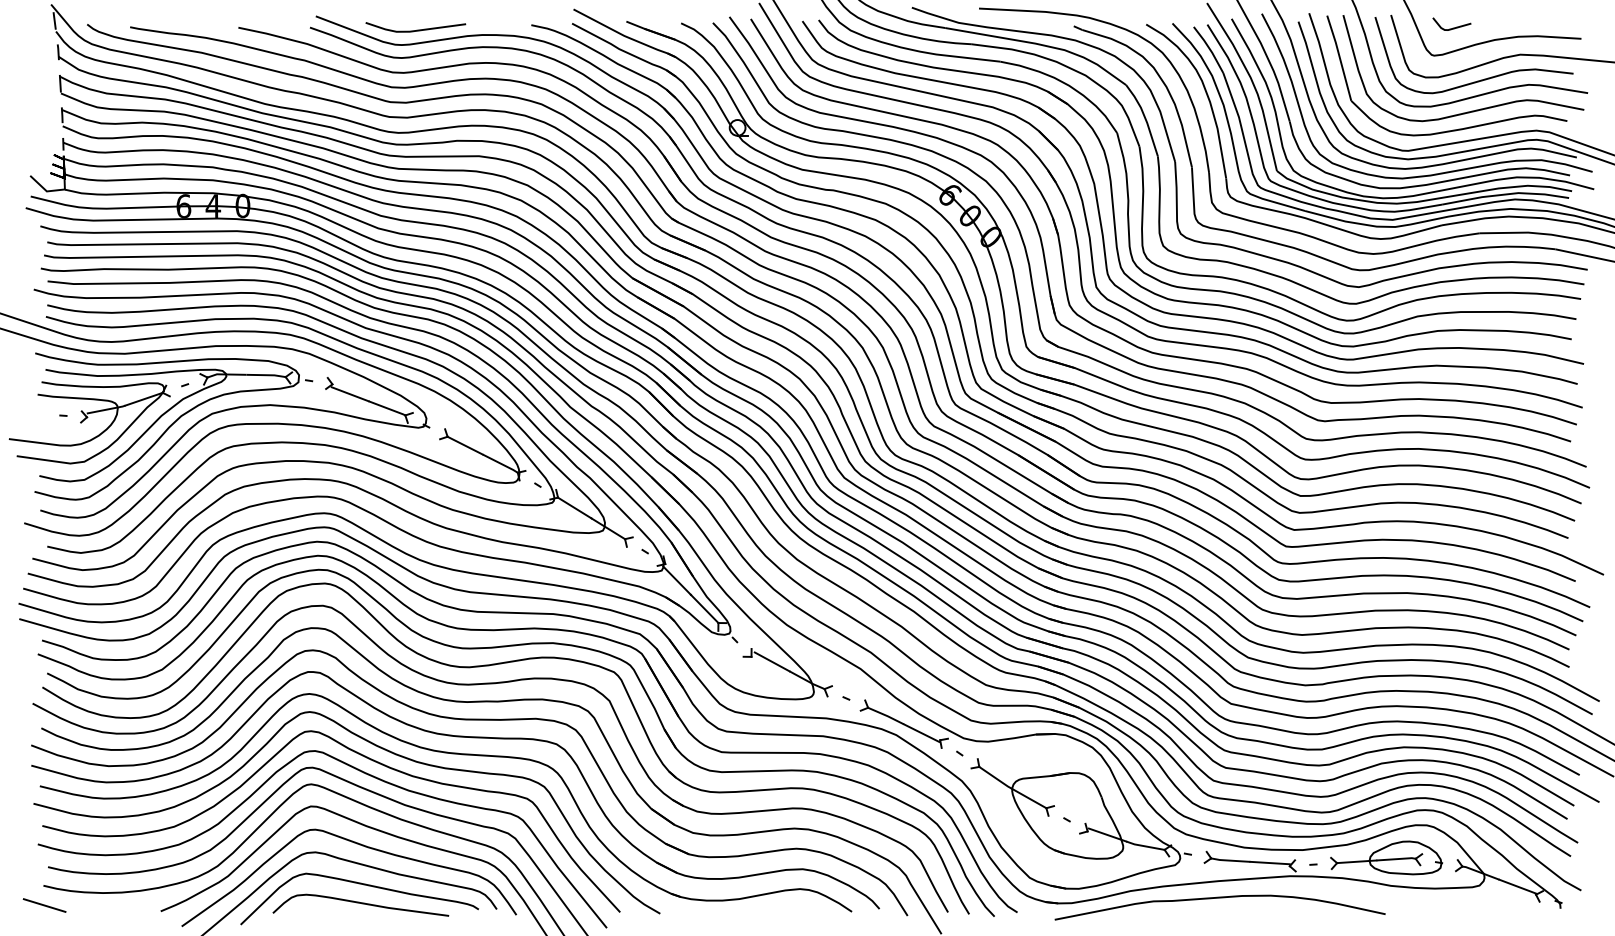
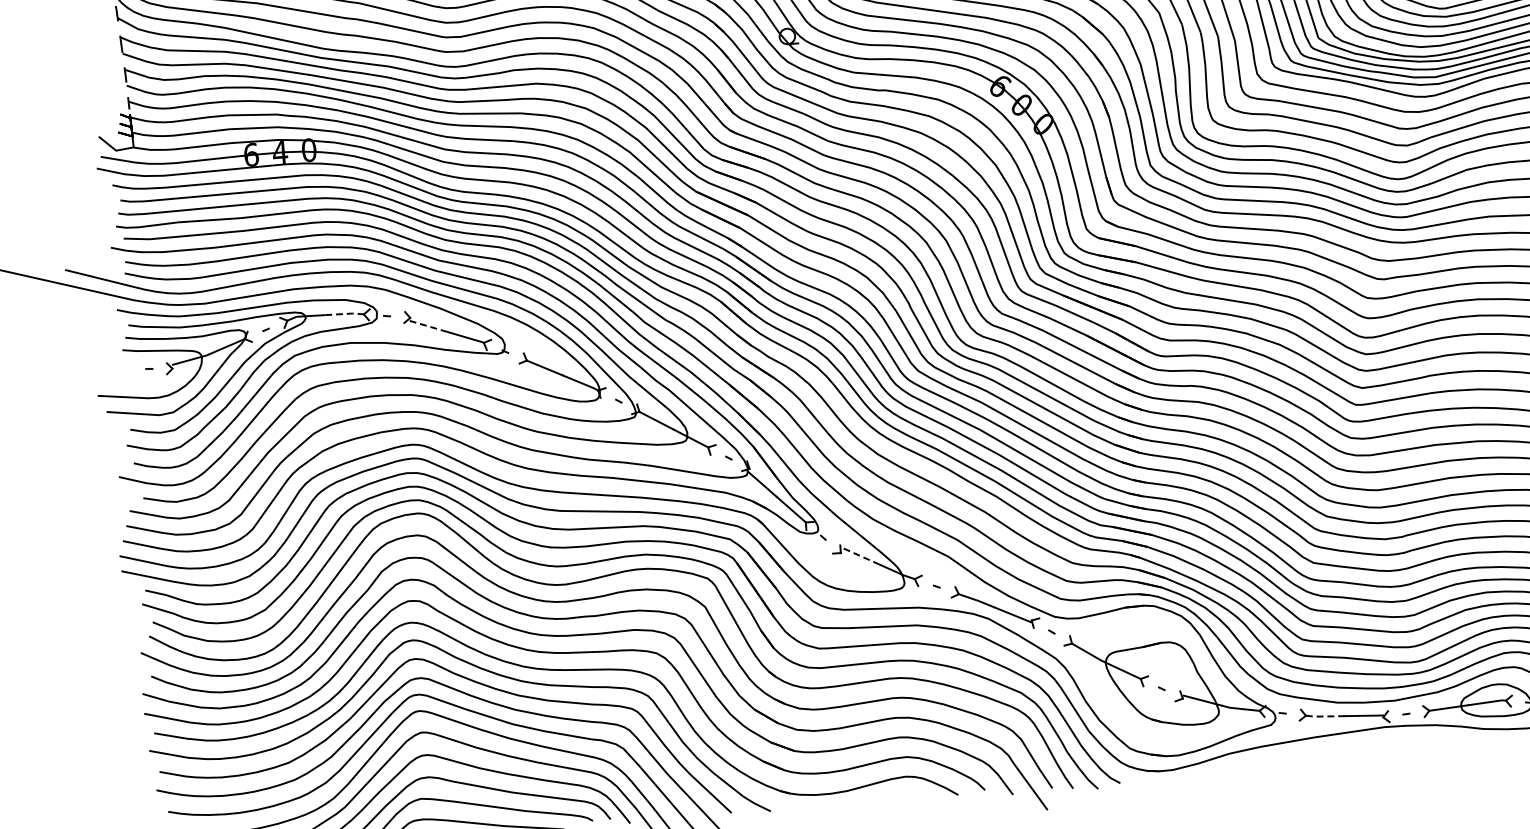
line: (266, 375) -> (344, 314), solid -> dashed
line: (350, 394) -> (428, 326), solid -> dashed
line: (772, 661) -> (861, 556), solid -> dashed
line: (1230, 860) -> (1324, 716), solid -> dashed
curve: (1219, 898) -> (1316, 754), removed

